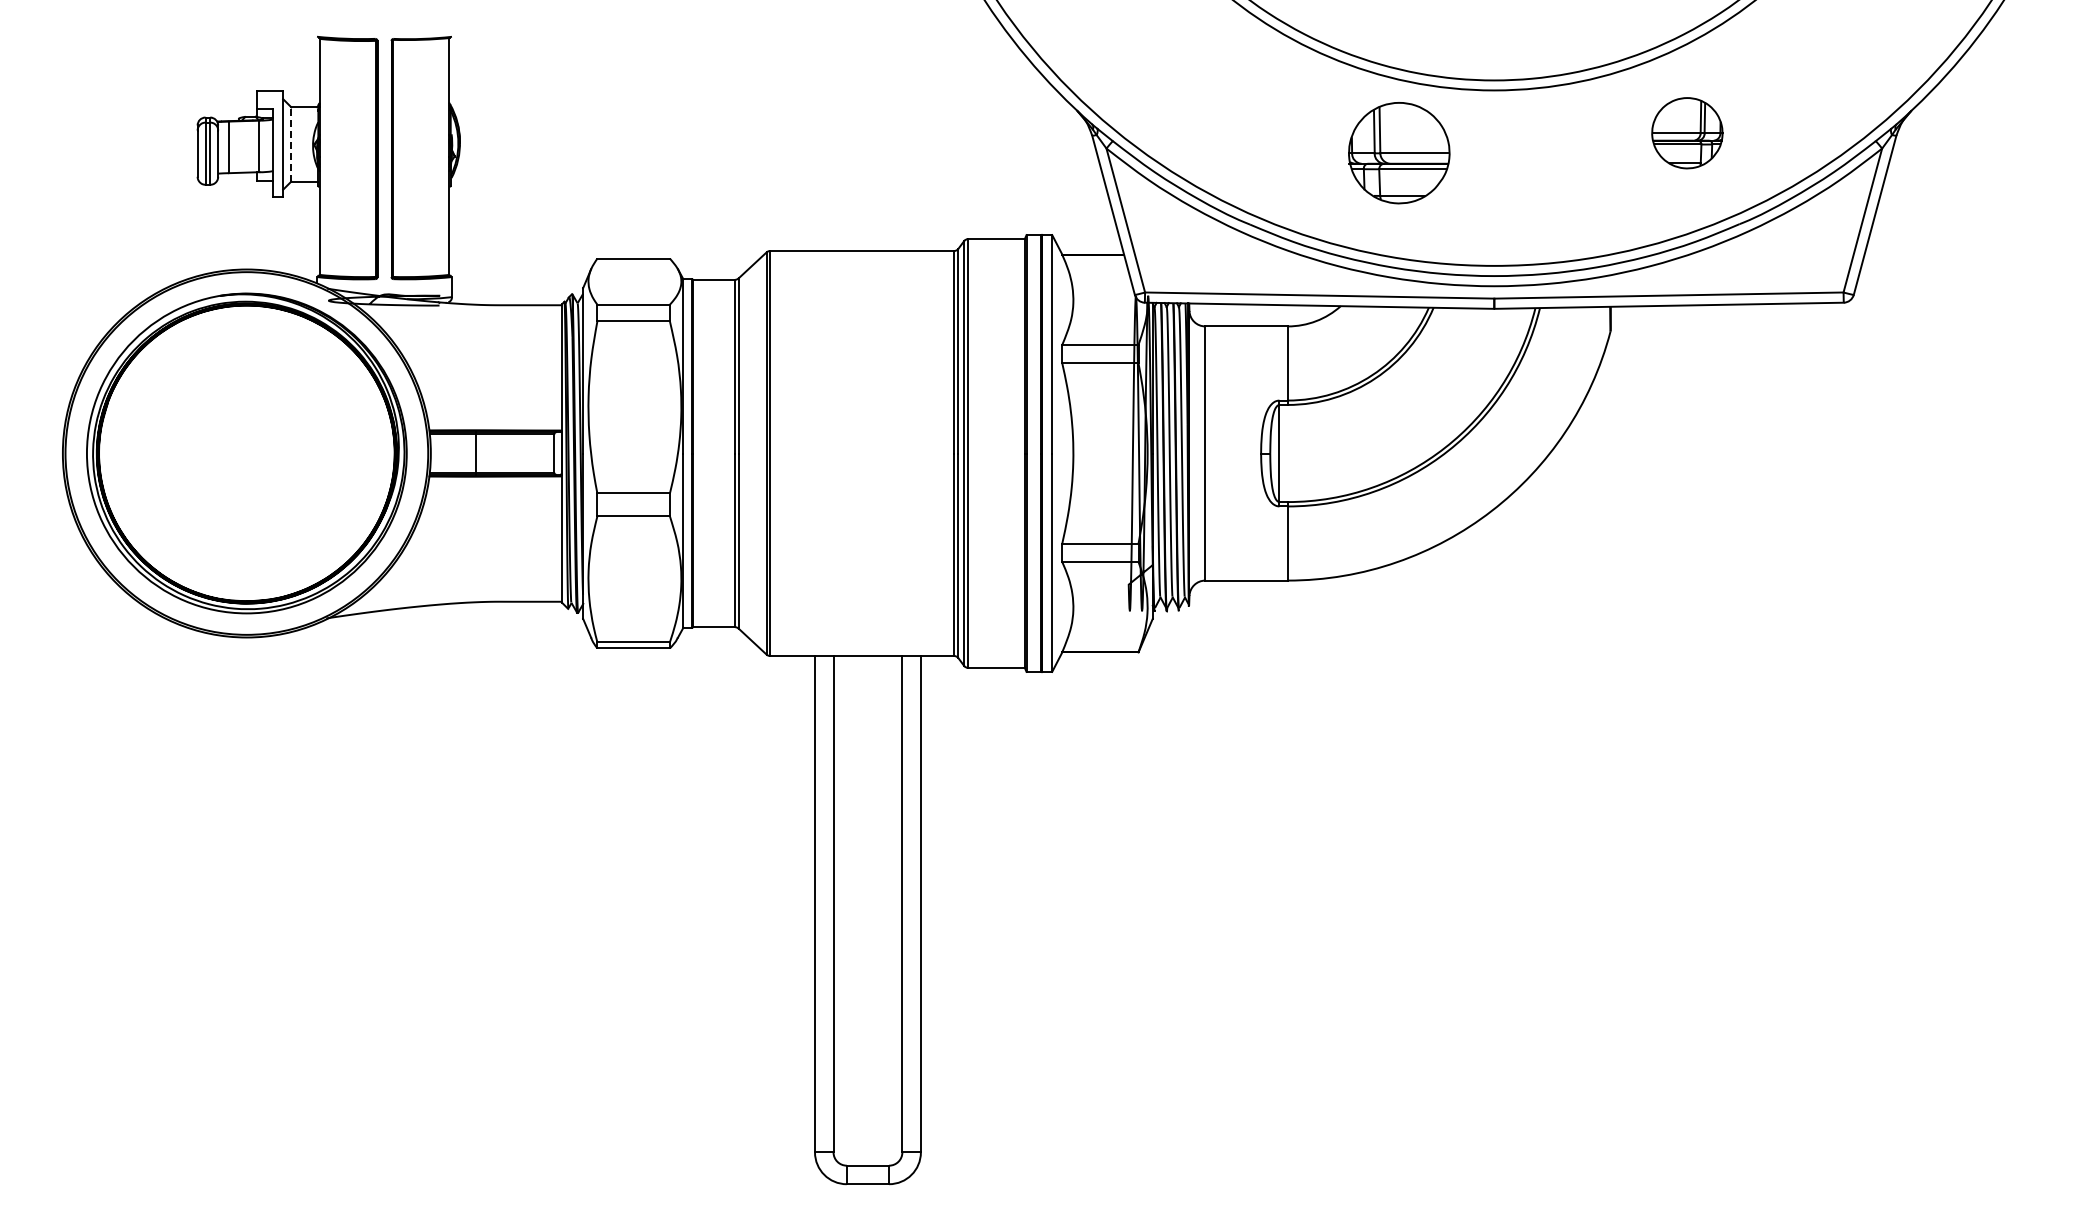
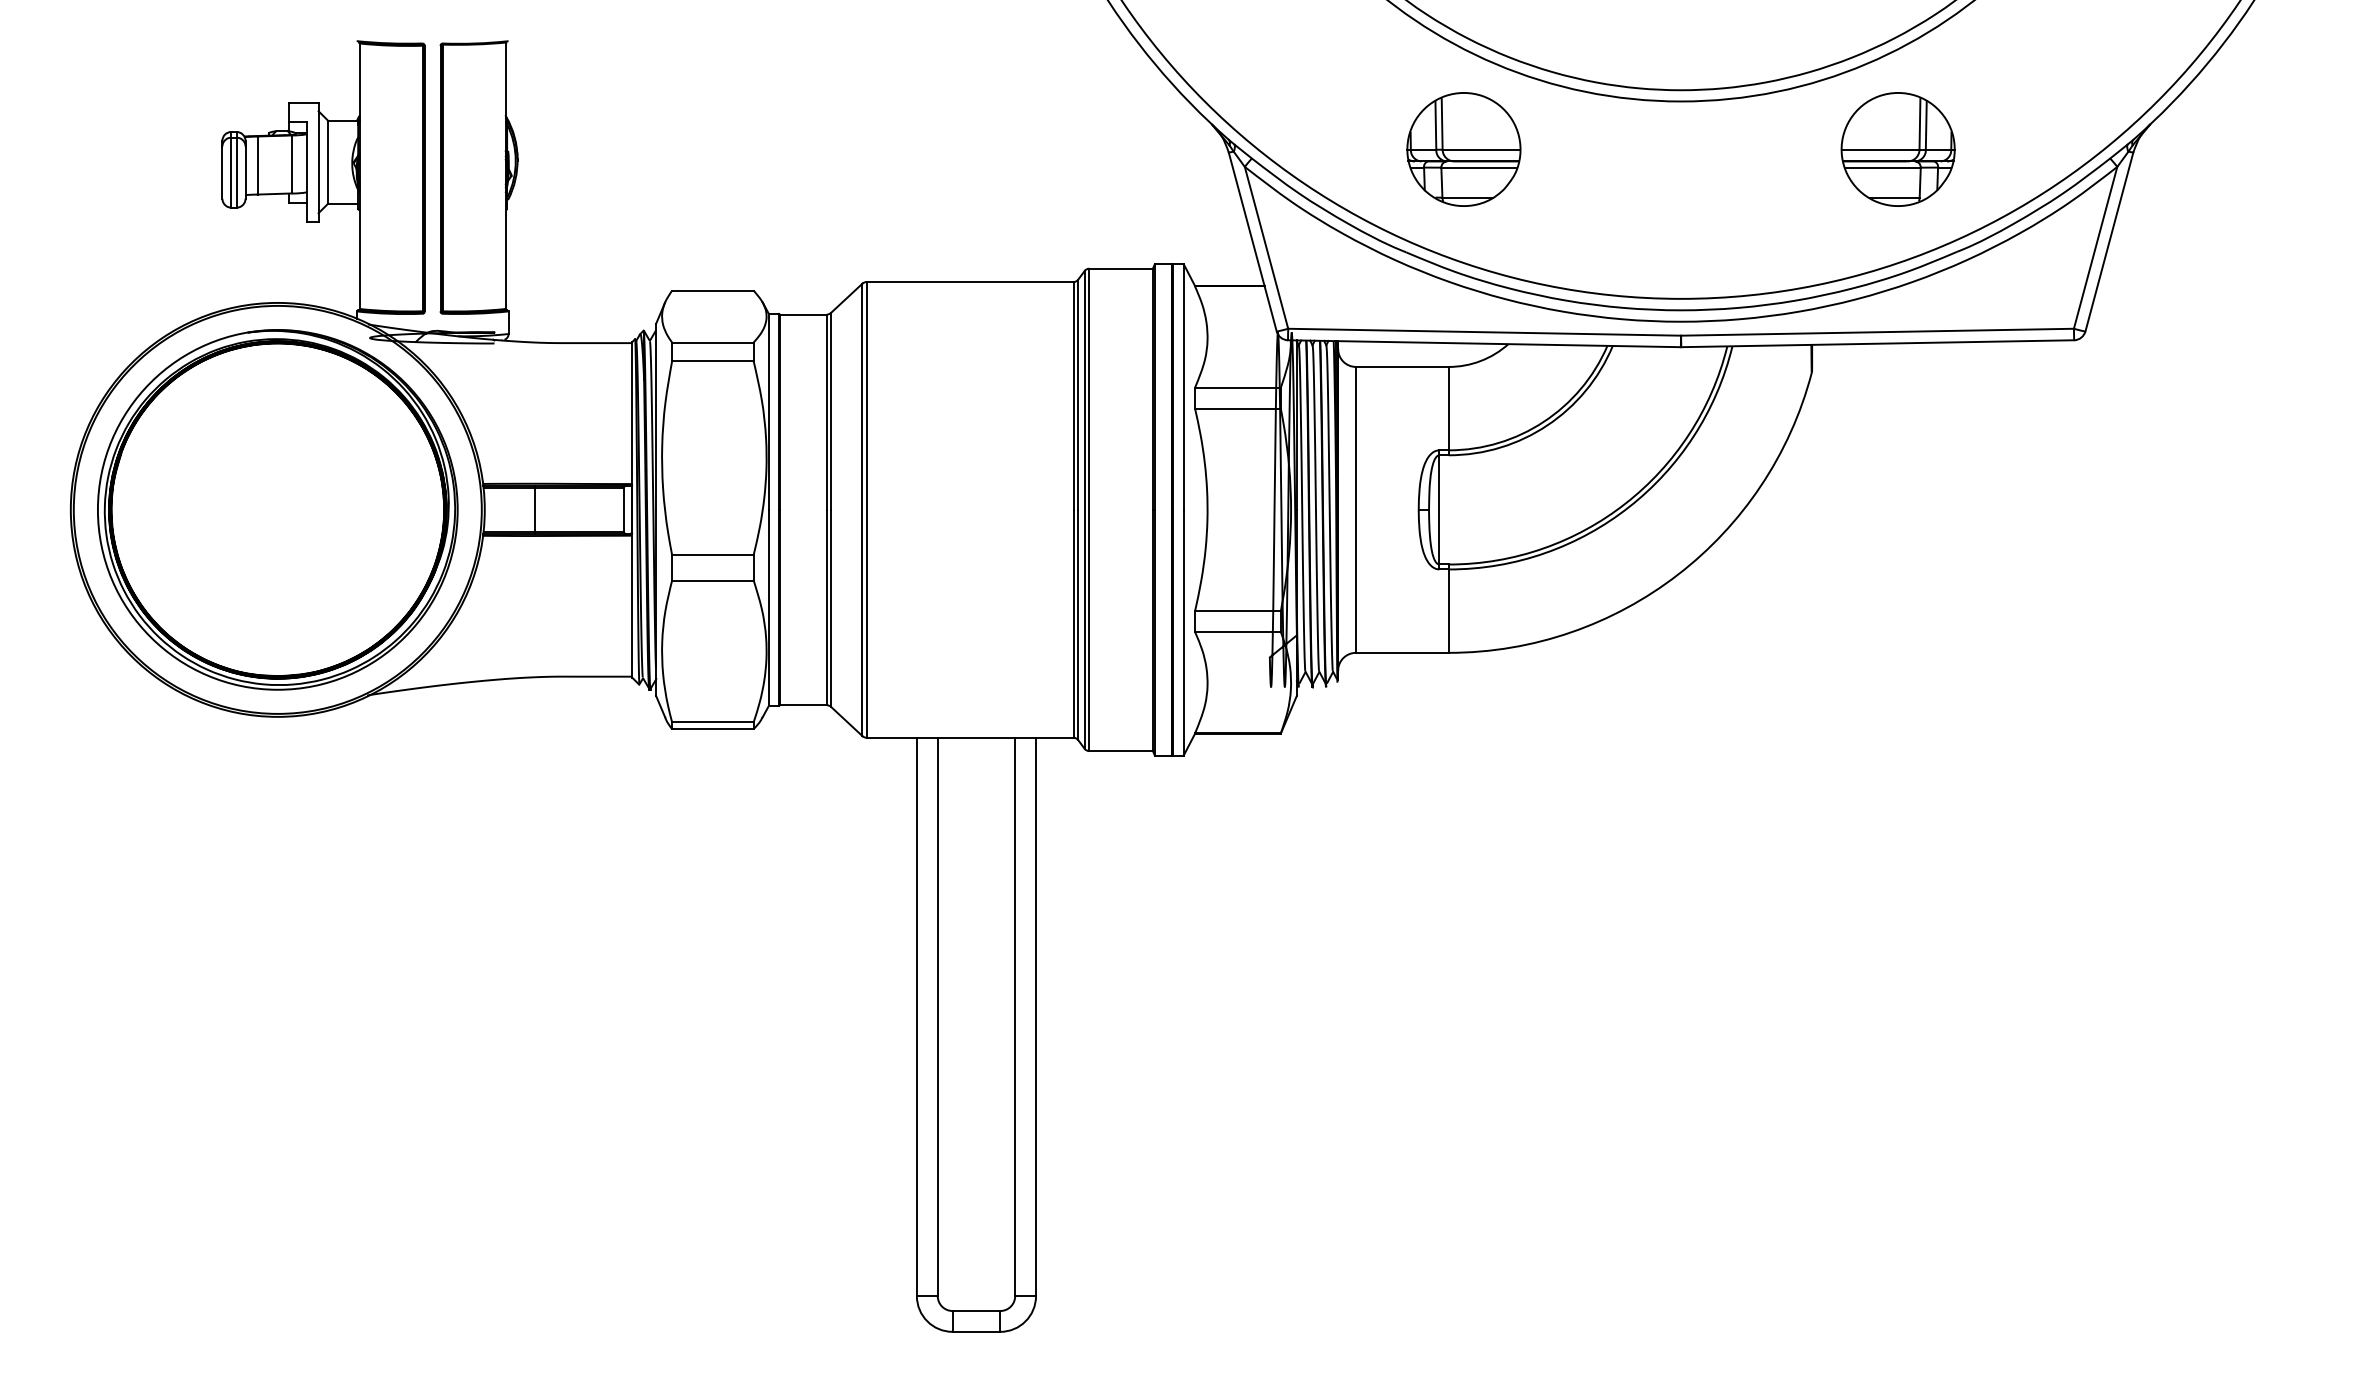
part: (1687, 133) -> (1898, 149), size x1.43
line: (291, 143) -> (328, 161), dashed -> solid
part: (1399, 153) -> (1464, 149), moved

